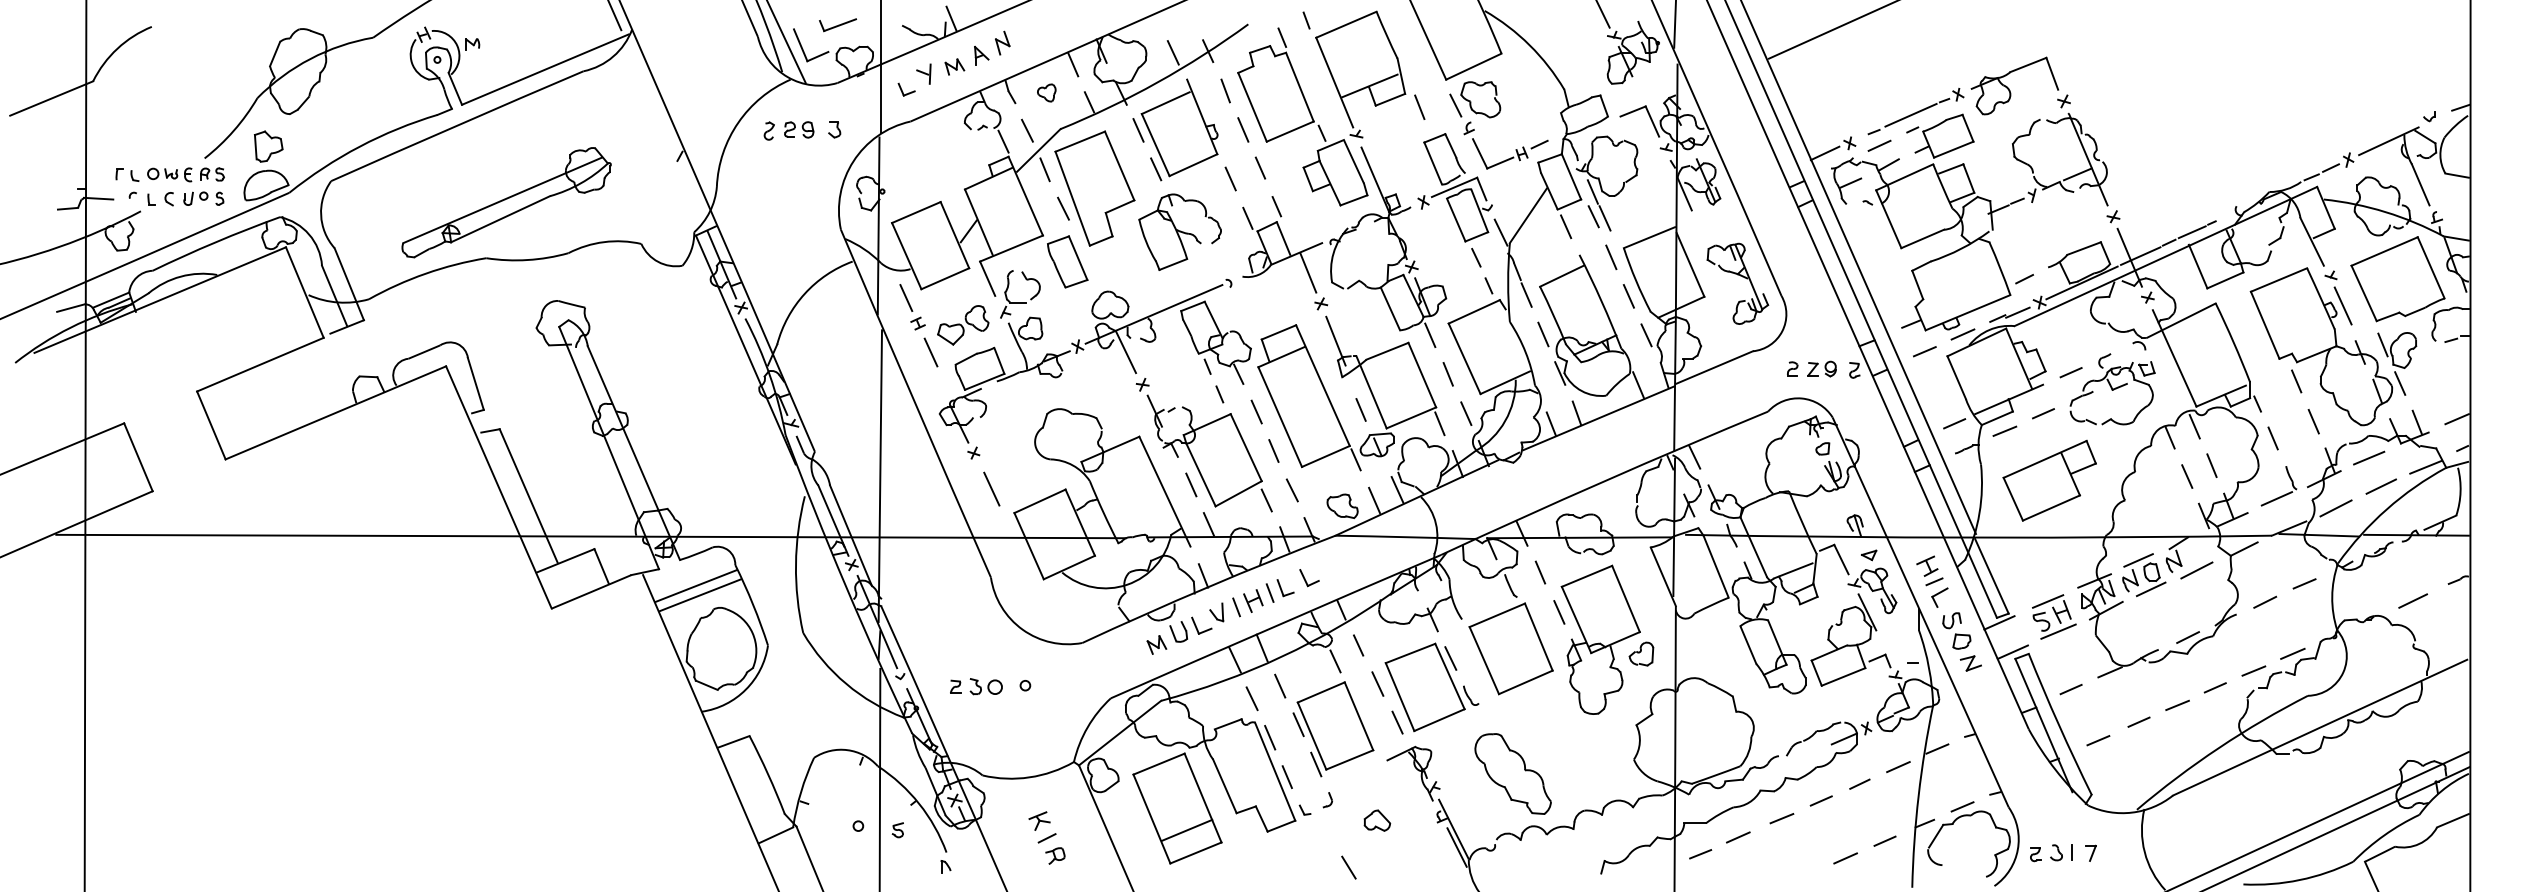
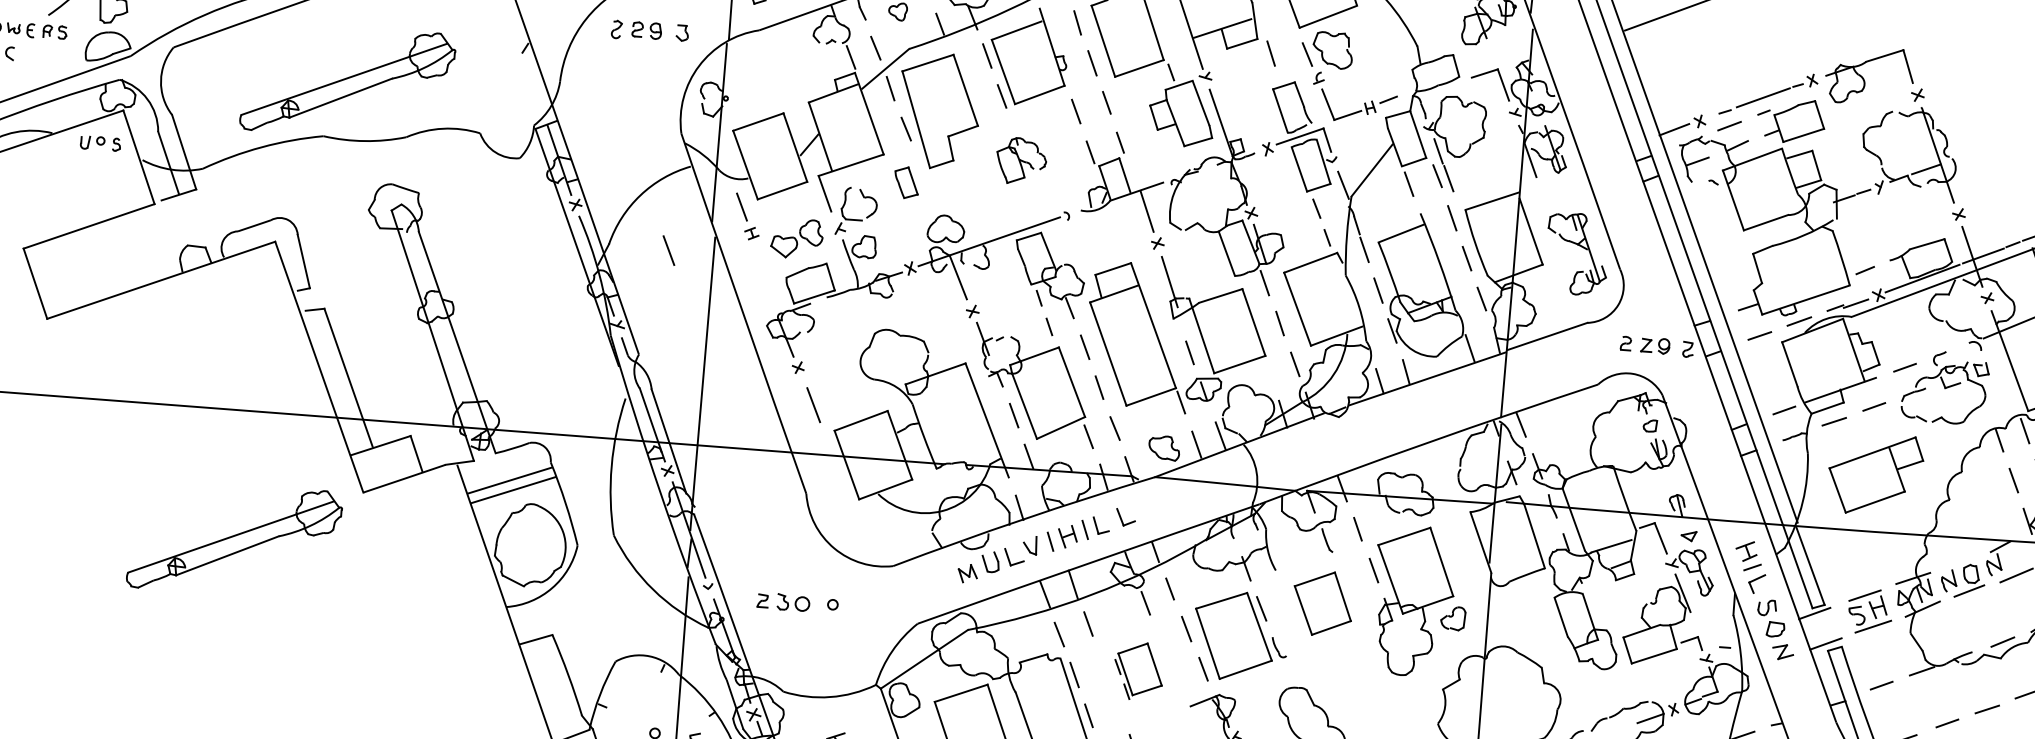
part: (203, 198) -> (100, 143), moved
part: (1179, 231) -> (1020, 160), size x0.6
part: (1067, 261) -> (906, 182), size x0.6
line: (930, 352) -> (668, 250), moved
line: (1439, 423) -> (1267, 372), removed
line: (2138, 560) -> (1958, 561), removed
part: (1510, 648) -> (1322, 603), size x0.7
part: (427, 664) -> (234, 539), added
part: (1333, 729) -> (1138, 671), size x0.6

